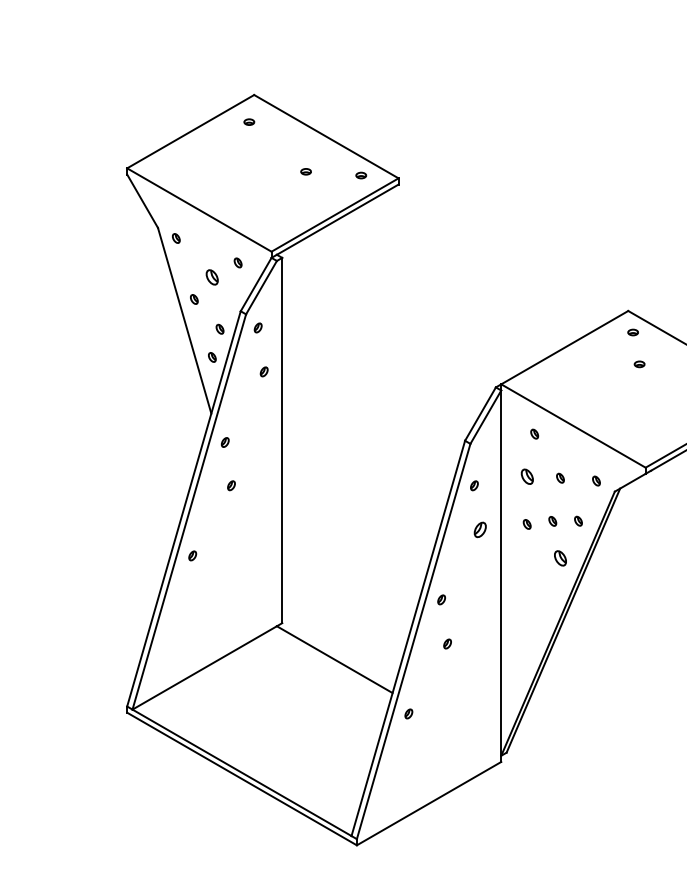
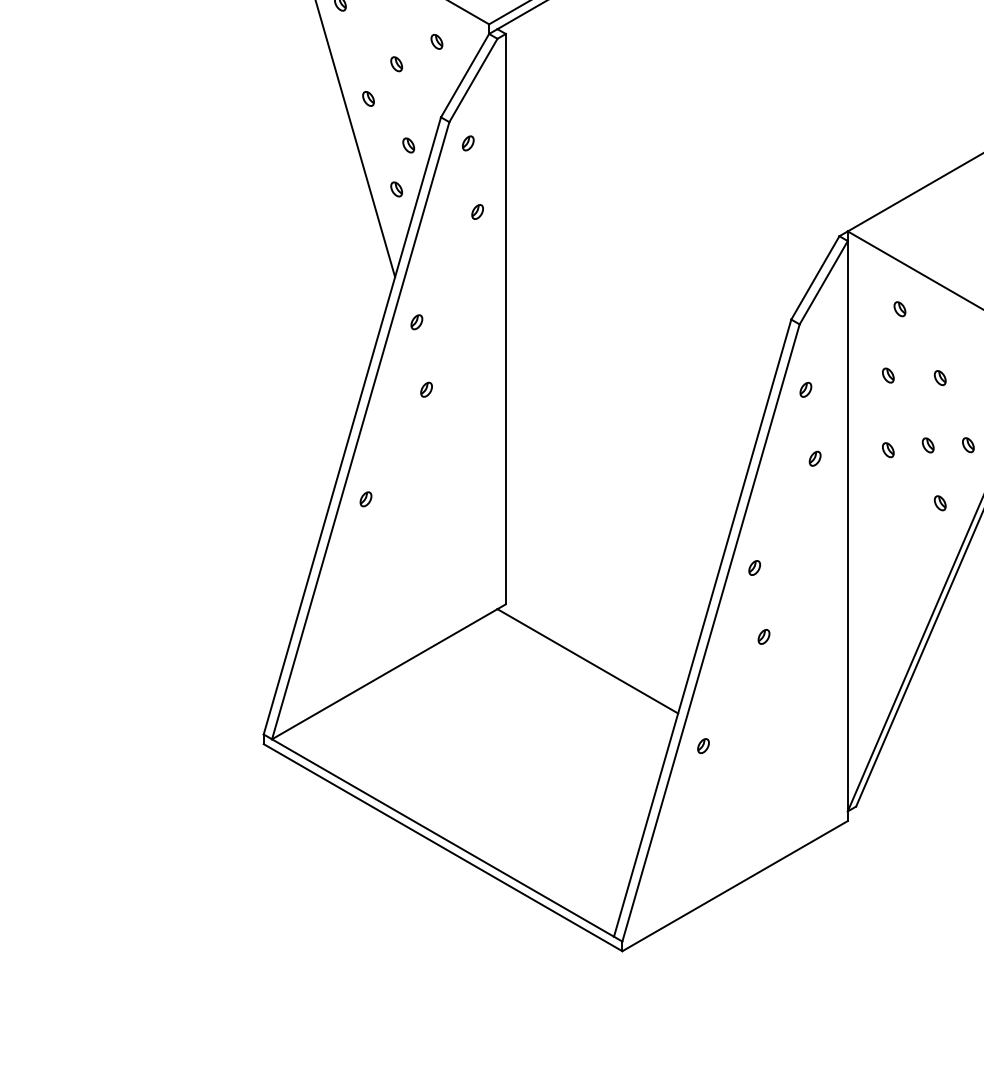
part: (212, 276) -> (396, 63), size x0.62
part: (526, 476) -> (887, 375), size x0.62
part: (480, 529) -> (815, 458), size x0.62
part: (560, 558) -> (940, 503), size x0.62

